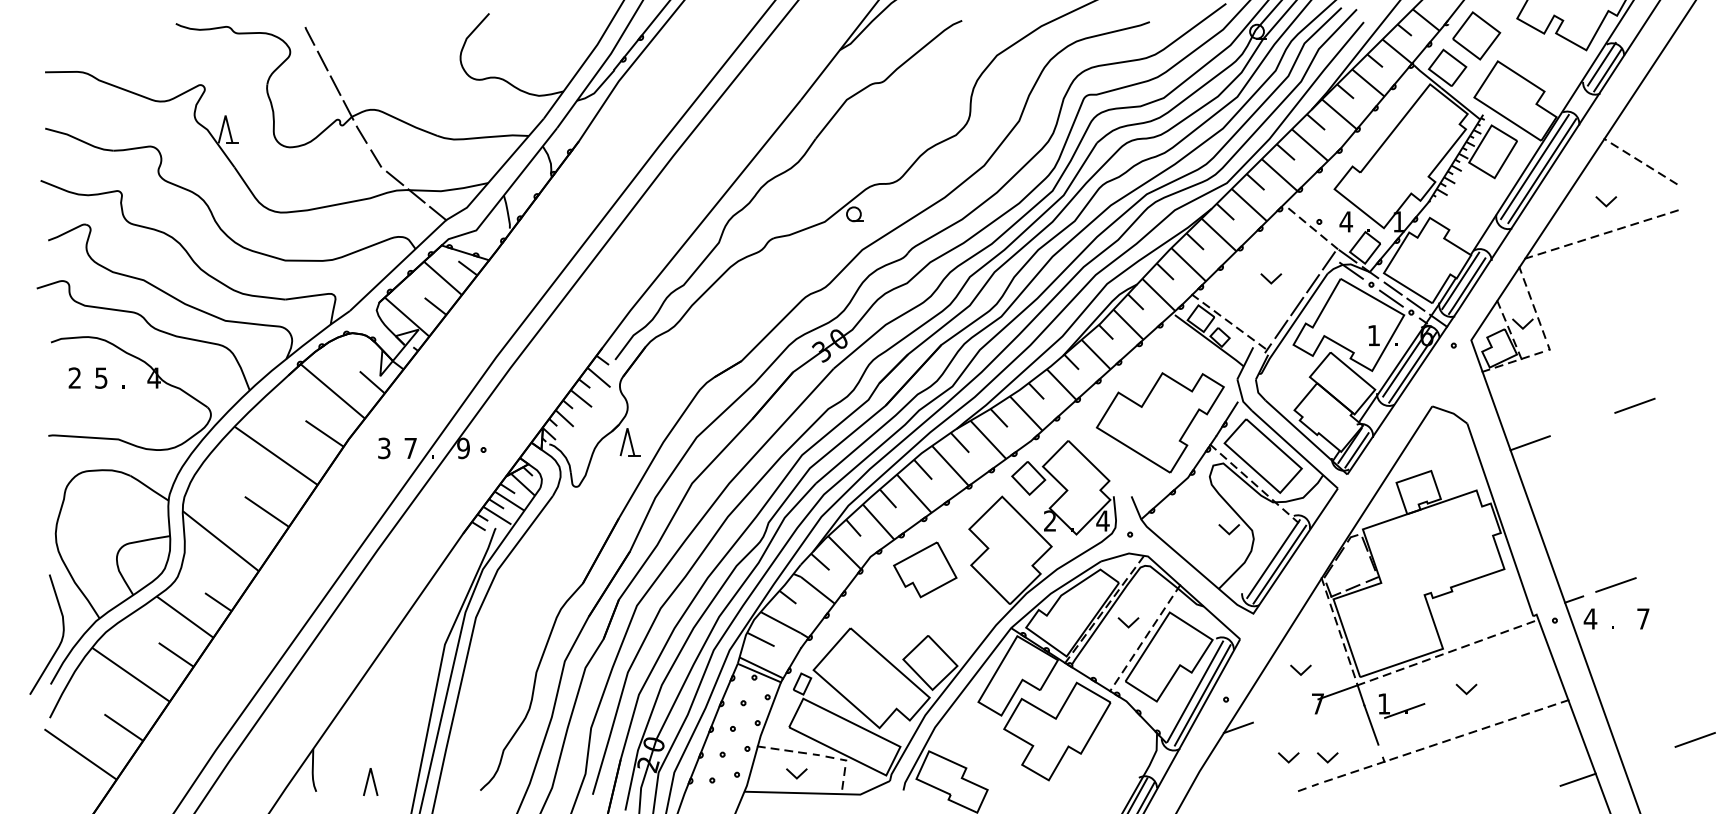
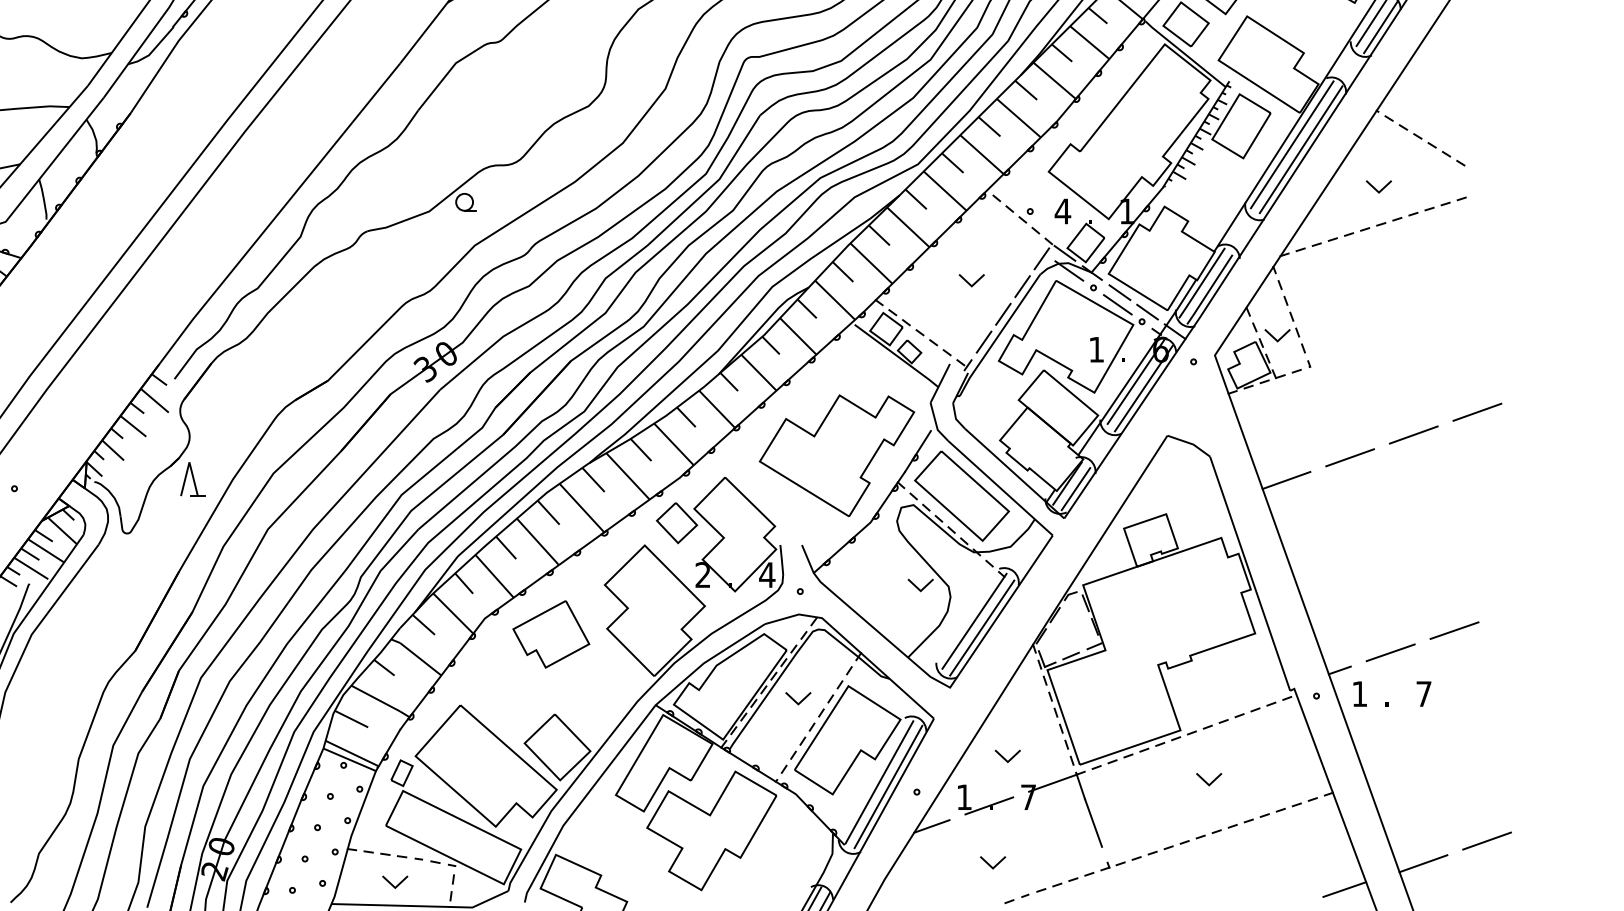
line: (1686, 387) -> (1476, 412), added
line: (1582, 424) -> (1350, 457), added
line: (1668, 566) -> (1454, 630), added
text: (1590, 618) -> (1359, 693), 4 -> 1
part: (1401, 705) -> (985, 799), moved
line: (1642, 758) -> (1422, 863), added
line: (1325, 759) -> (1037, 864), removed

